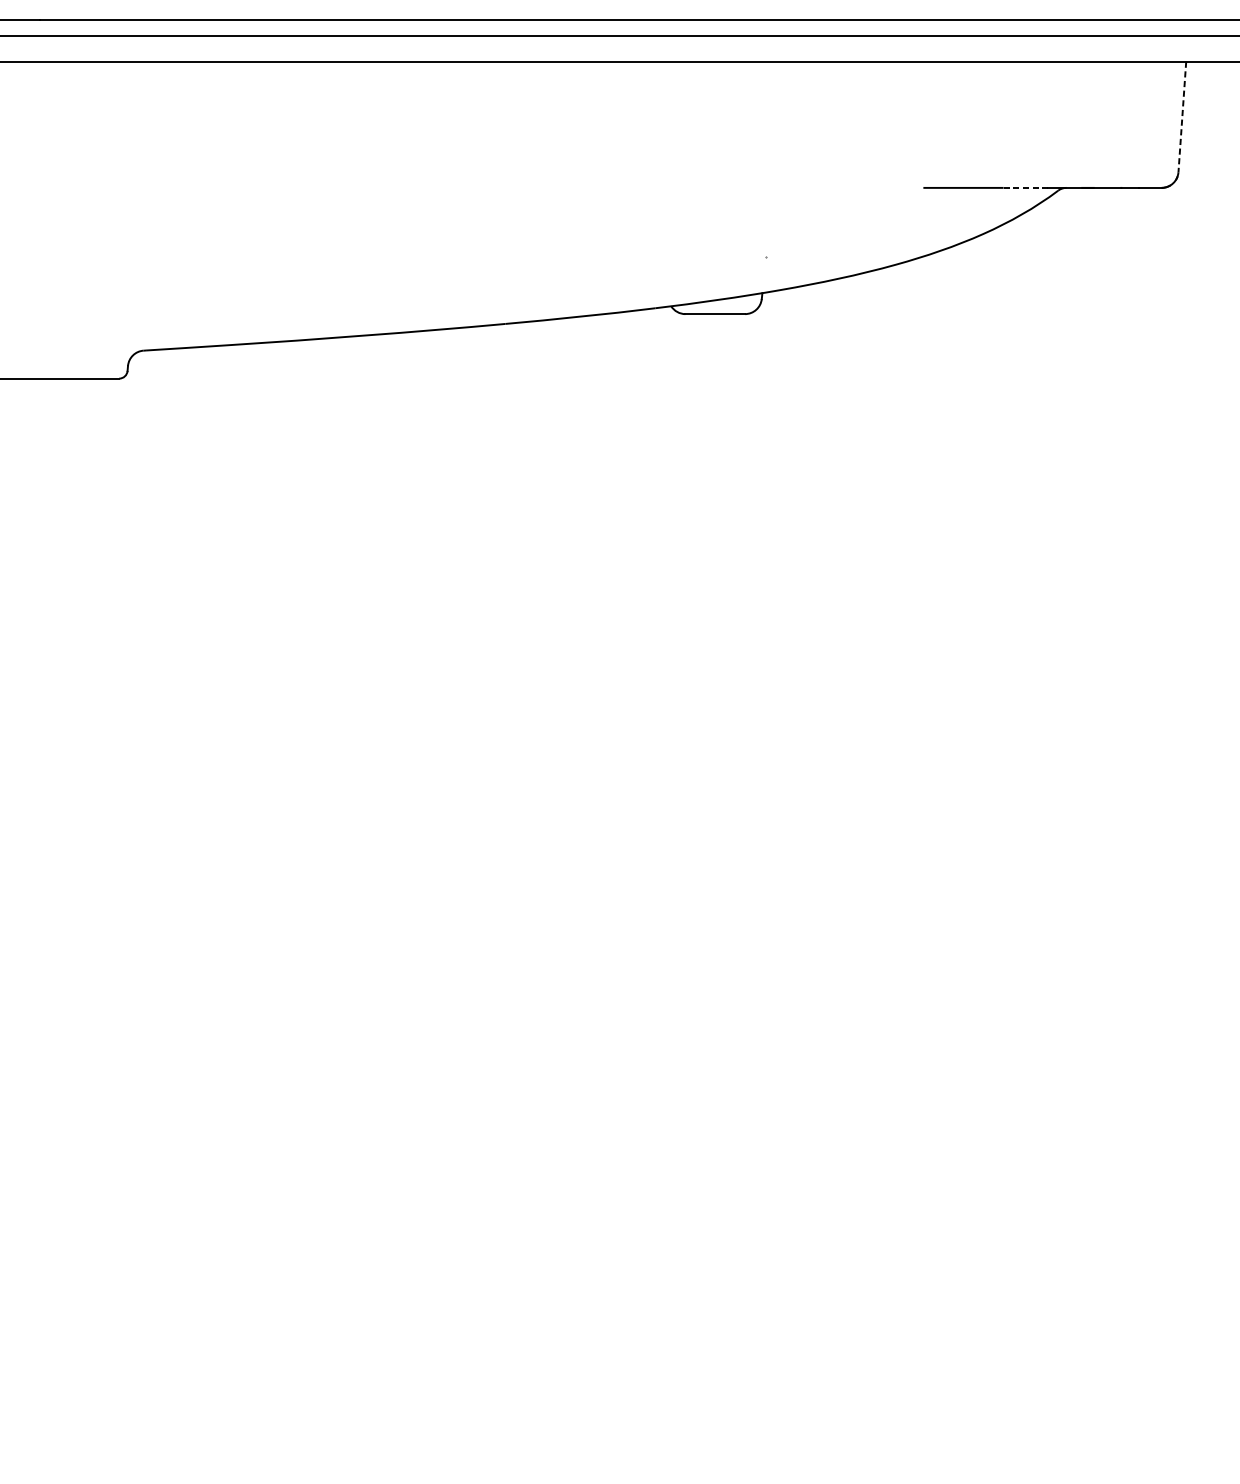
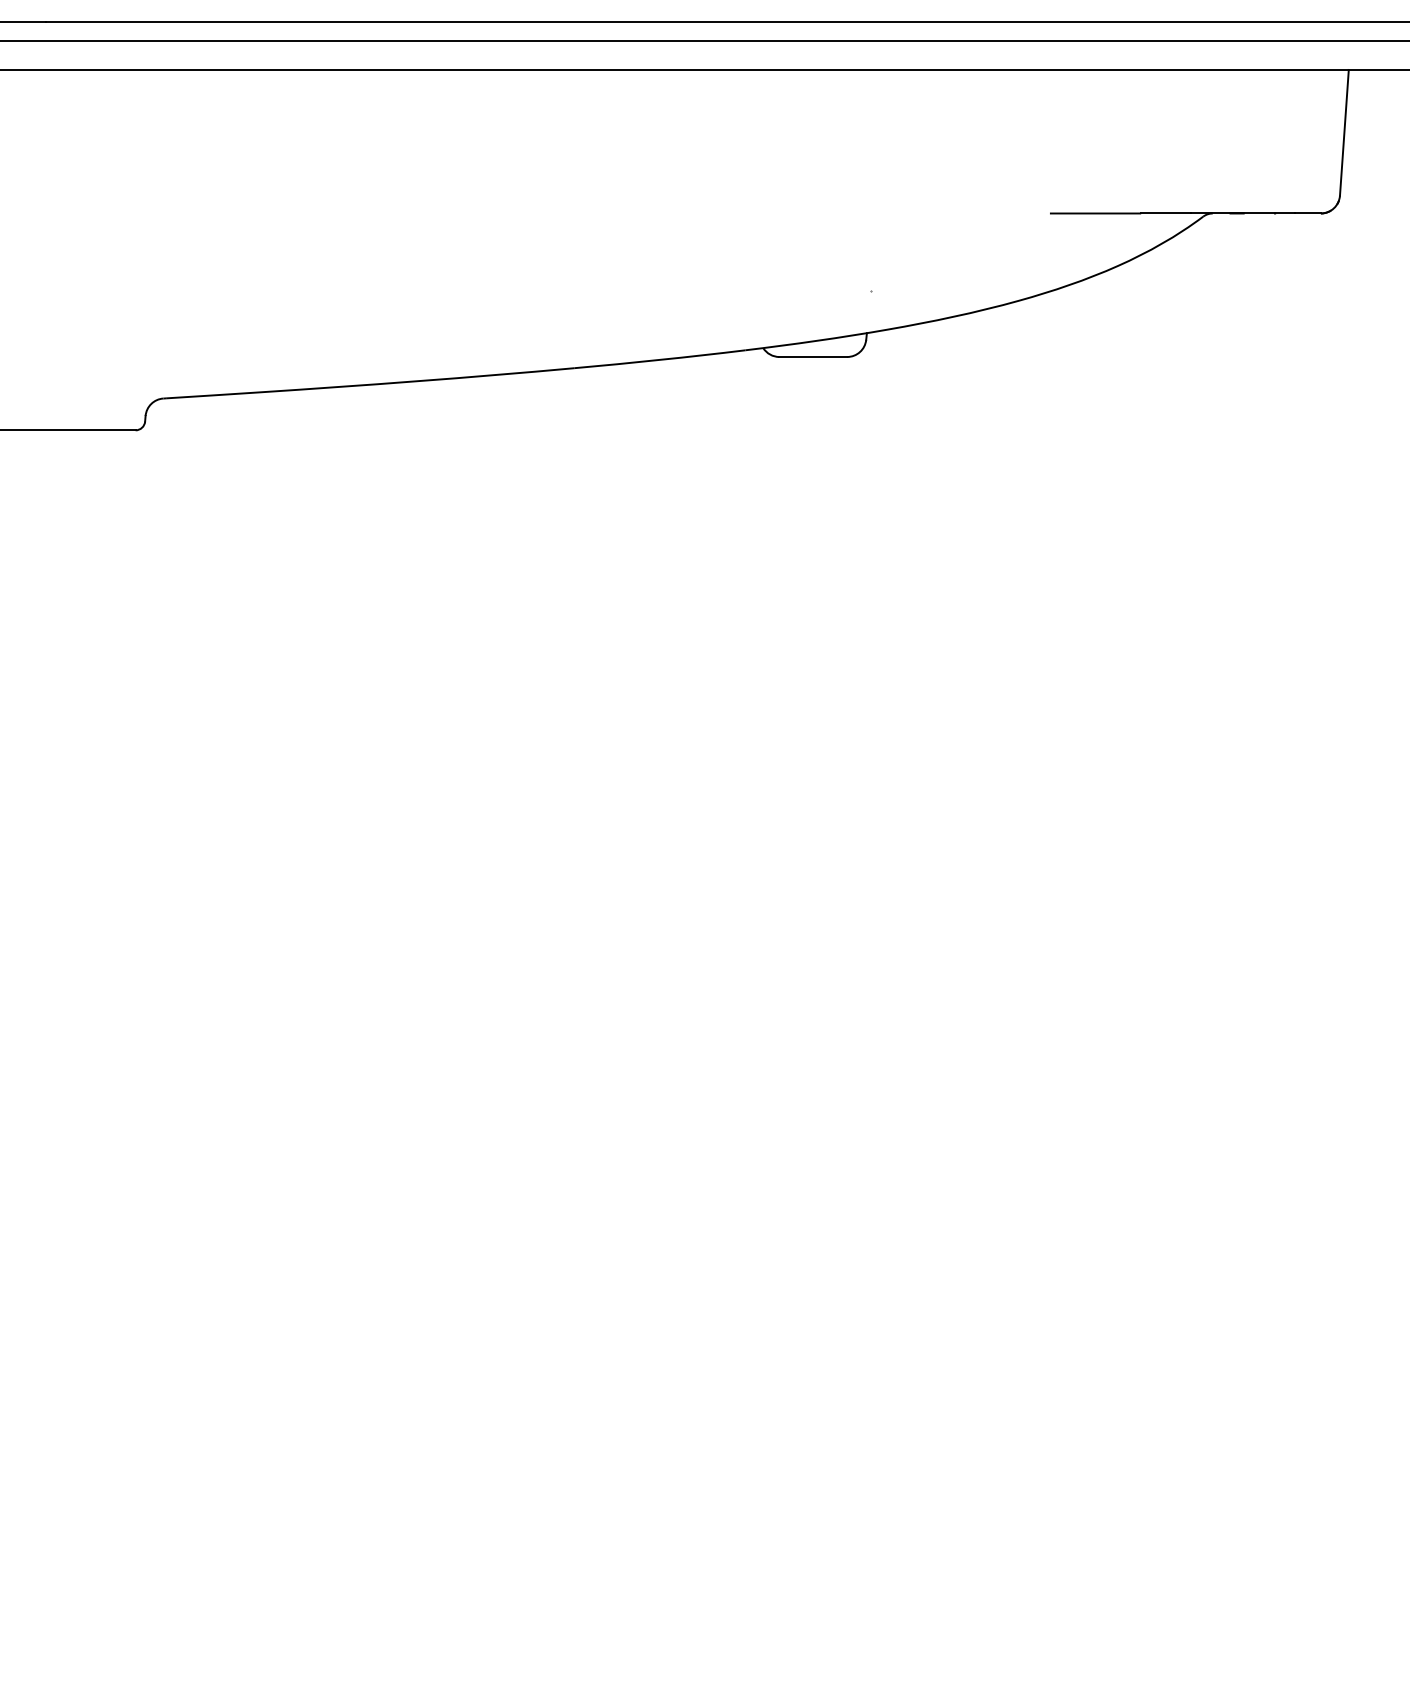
line: (1182, 117) -> (1344, 133), dashed -> solid
line: (1025, 187) -> (1166, 213), dashed -> solid

